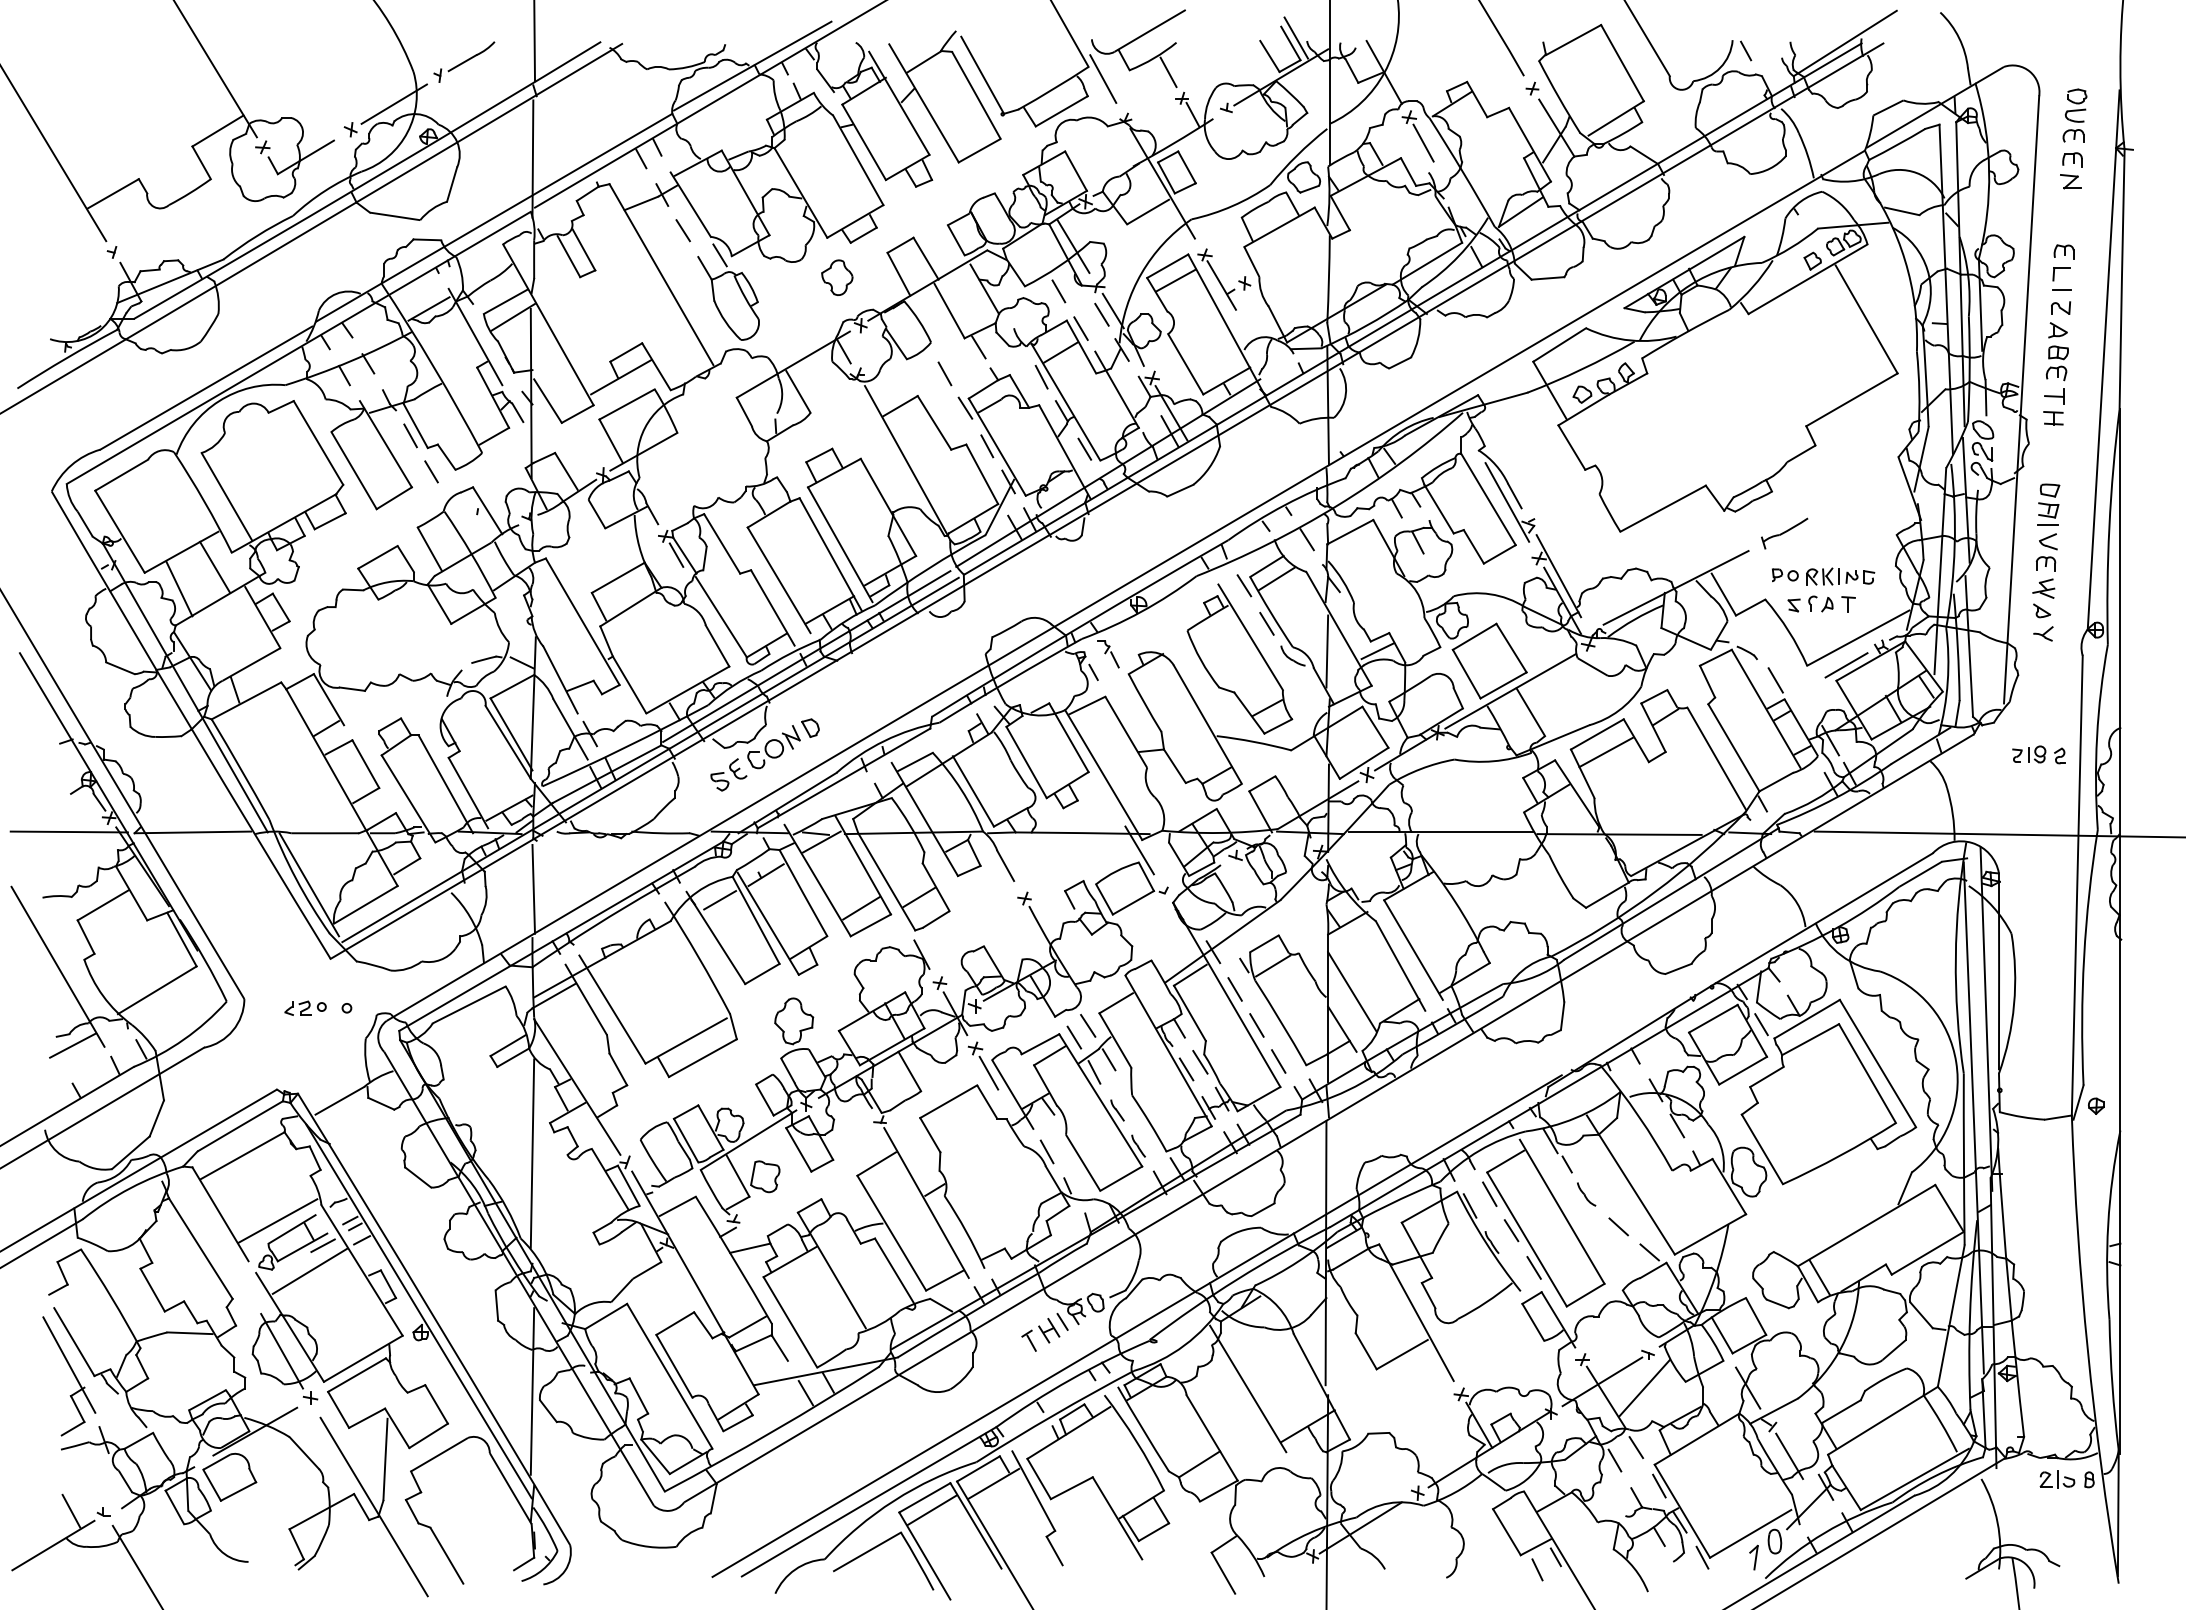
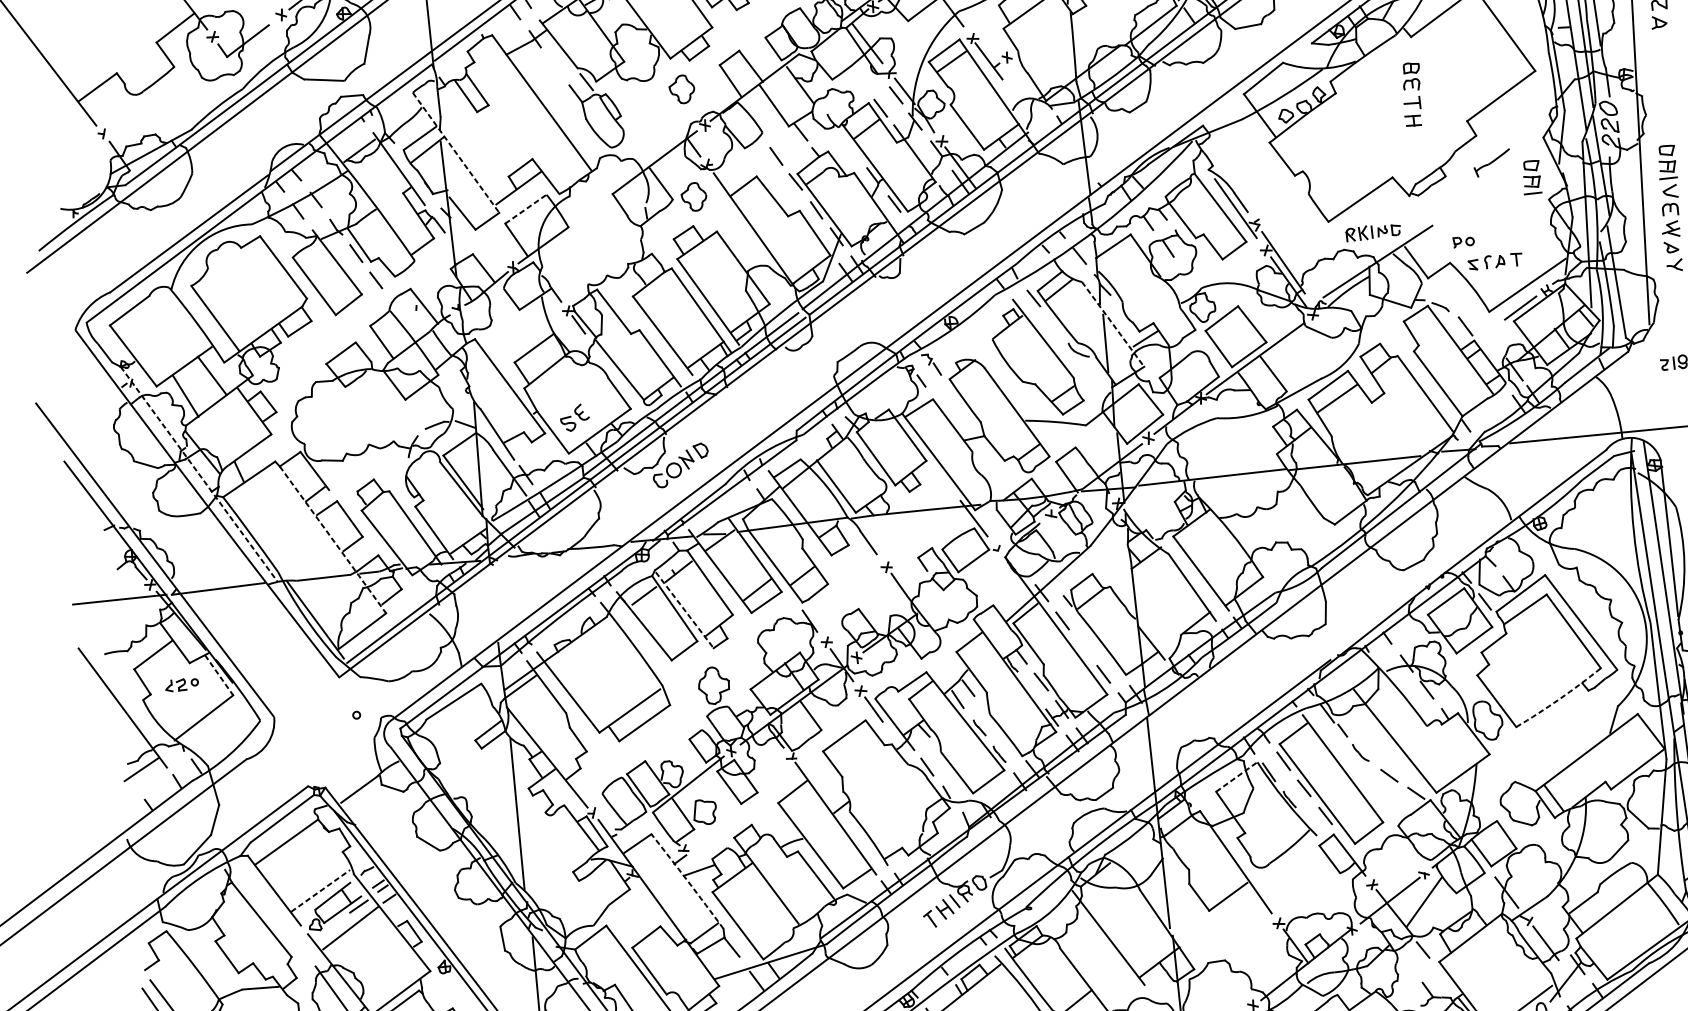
line: (682, 230) -> (554, 65), removed
line: (1058, 291) -> (859, 80), removed
line: (548, 325) -> (456, 153), solid -> dashed
line: (1041, 376) -> (853, 149), removed
part: (2057, 377) -> (1412, 87), moved
line: (627, 404) -> (526, 209), solid -> dashed
part: (837, 412) -> (694, 196), added
part: (1878, 504) -> (1531, 177), added
part: (1784, 533) -> (1492, 162), moved
part: (1840, 576) -> (1373, 231), moved
line: (1266, 623) -> (1054, 326), removed
line: (1339, 628) -> (1113, 324), solid -> dashed
line: (185, 688) -> (199, 474), solid -> dashed
part: (728, 774) -> (574, 417), moved
line: (342, 788) -> (333, 540), solid -> dashed
line: (533, 888) -> (494, 603), removed
line: (768, 923) -> (684, 610), solid -> dashed
line: (181, 939) -> (218, 675), solid -> dashed
line: (1352, 991) -> (1156, 612), removed
part: (305, 1007) -> (181, 684), moved
line: (1088, 1025) -> (948, 662), removed
line: (1256, 1025) -> (1082, 647), removed
line: (1074, 1037) -> (938, 673), removed
line: (1186, 1069) -> (1030, 689), removed
arc: (1840, 1155) -> (1559, 699), solid -> dashed
line: (1429, 1207) -> (1236, 777), solid -> dashed
line: (277, 1221) -> (320, 891), solid -> dashed
arc: (734, 1260) -> (687, 881), solid -> dashed
line: (1614, 1460) -> (1406, 962), removed
line: (1659, 1485) -> (1444, 978), removed

